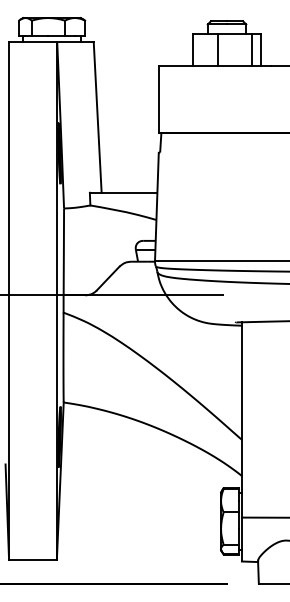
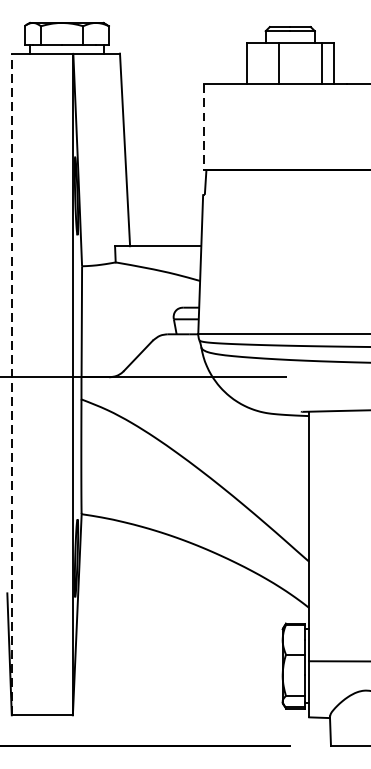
line: (159, 99) -> (204, 127), solid -> dashed
line: (9, 301) -> (12, 385), solid -> dashed

